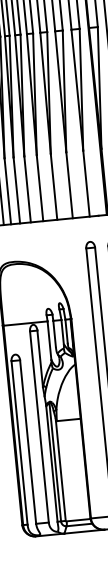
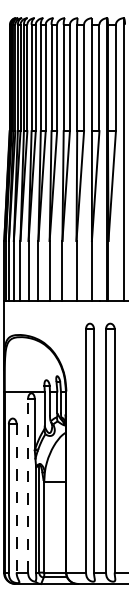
line: (39, 426) -> (28, 485), solid -> dashed
line: (28, 442) -> (16, 498), solid -> dashed

